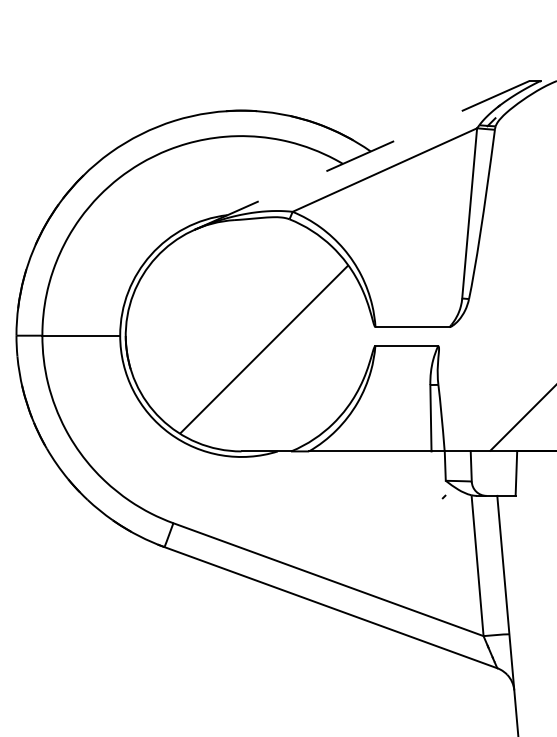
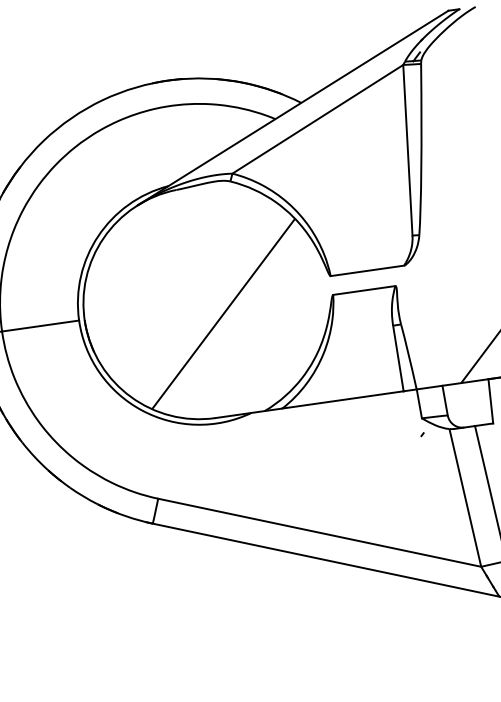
line: (361, 155) -> (292, 108), dashed -> solid

